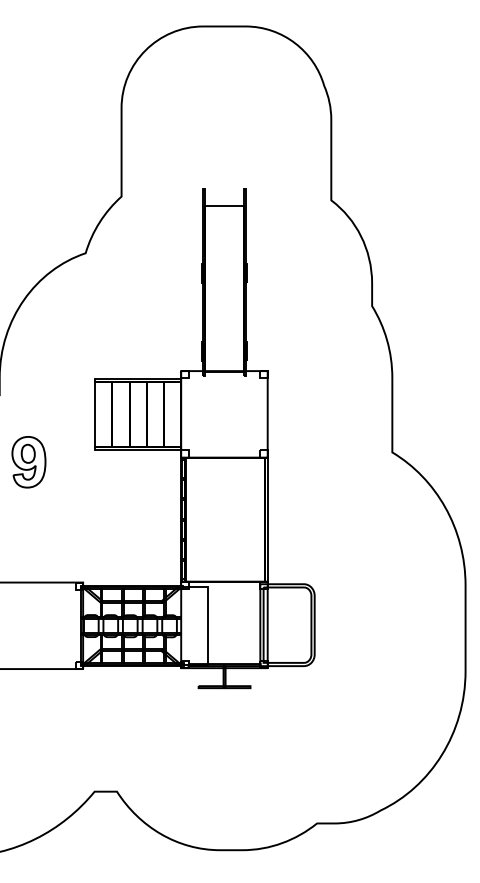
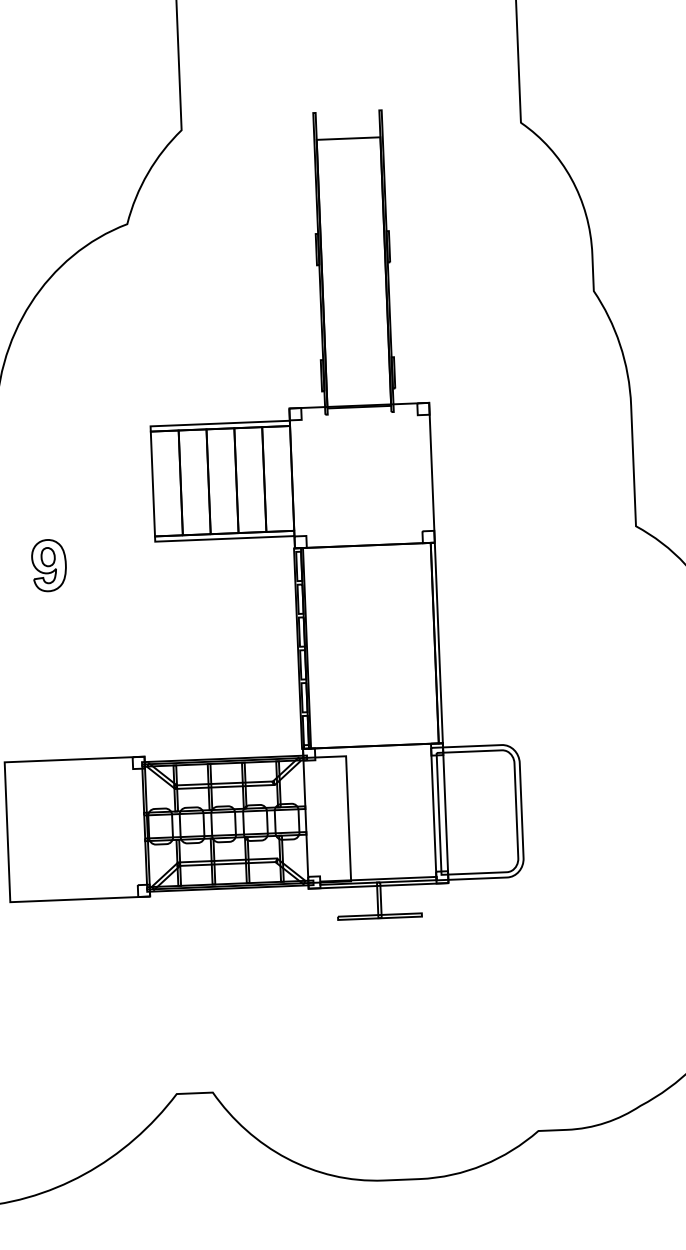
part: (28, 461) -> (48, 564), size x0.62

